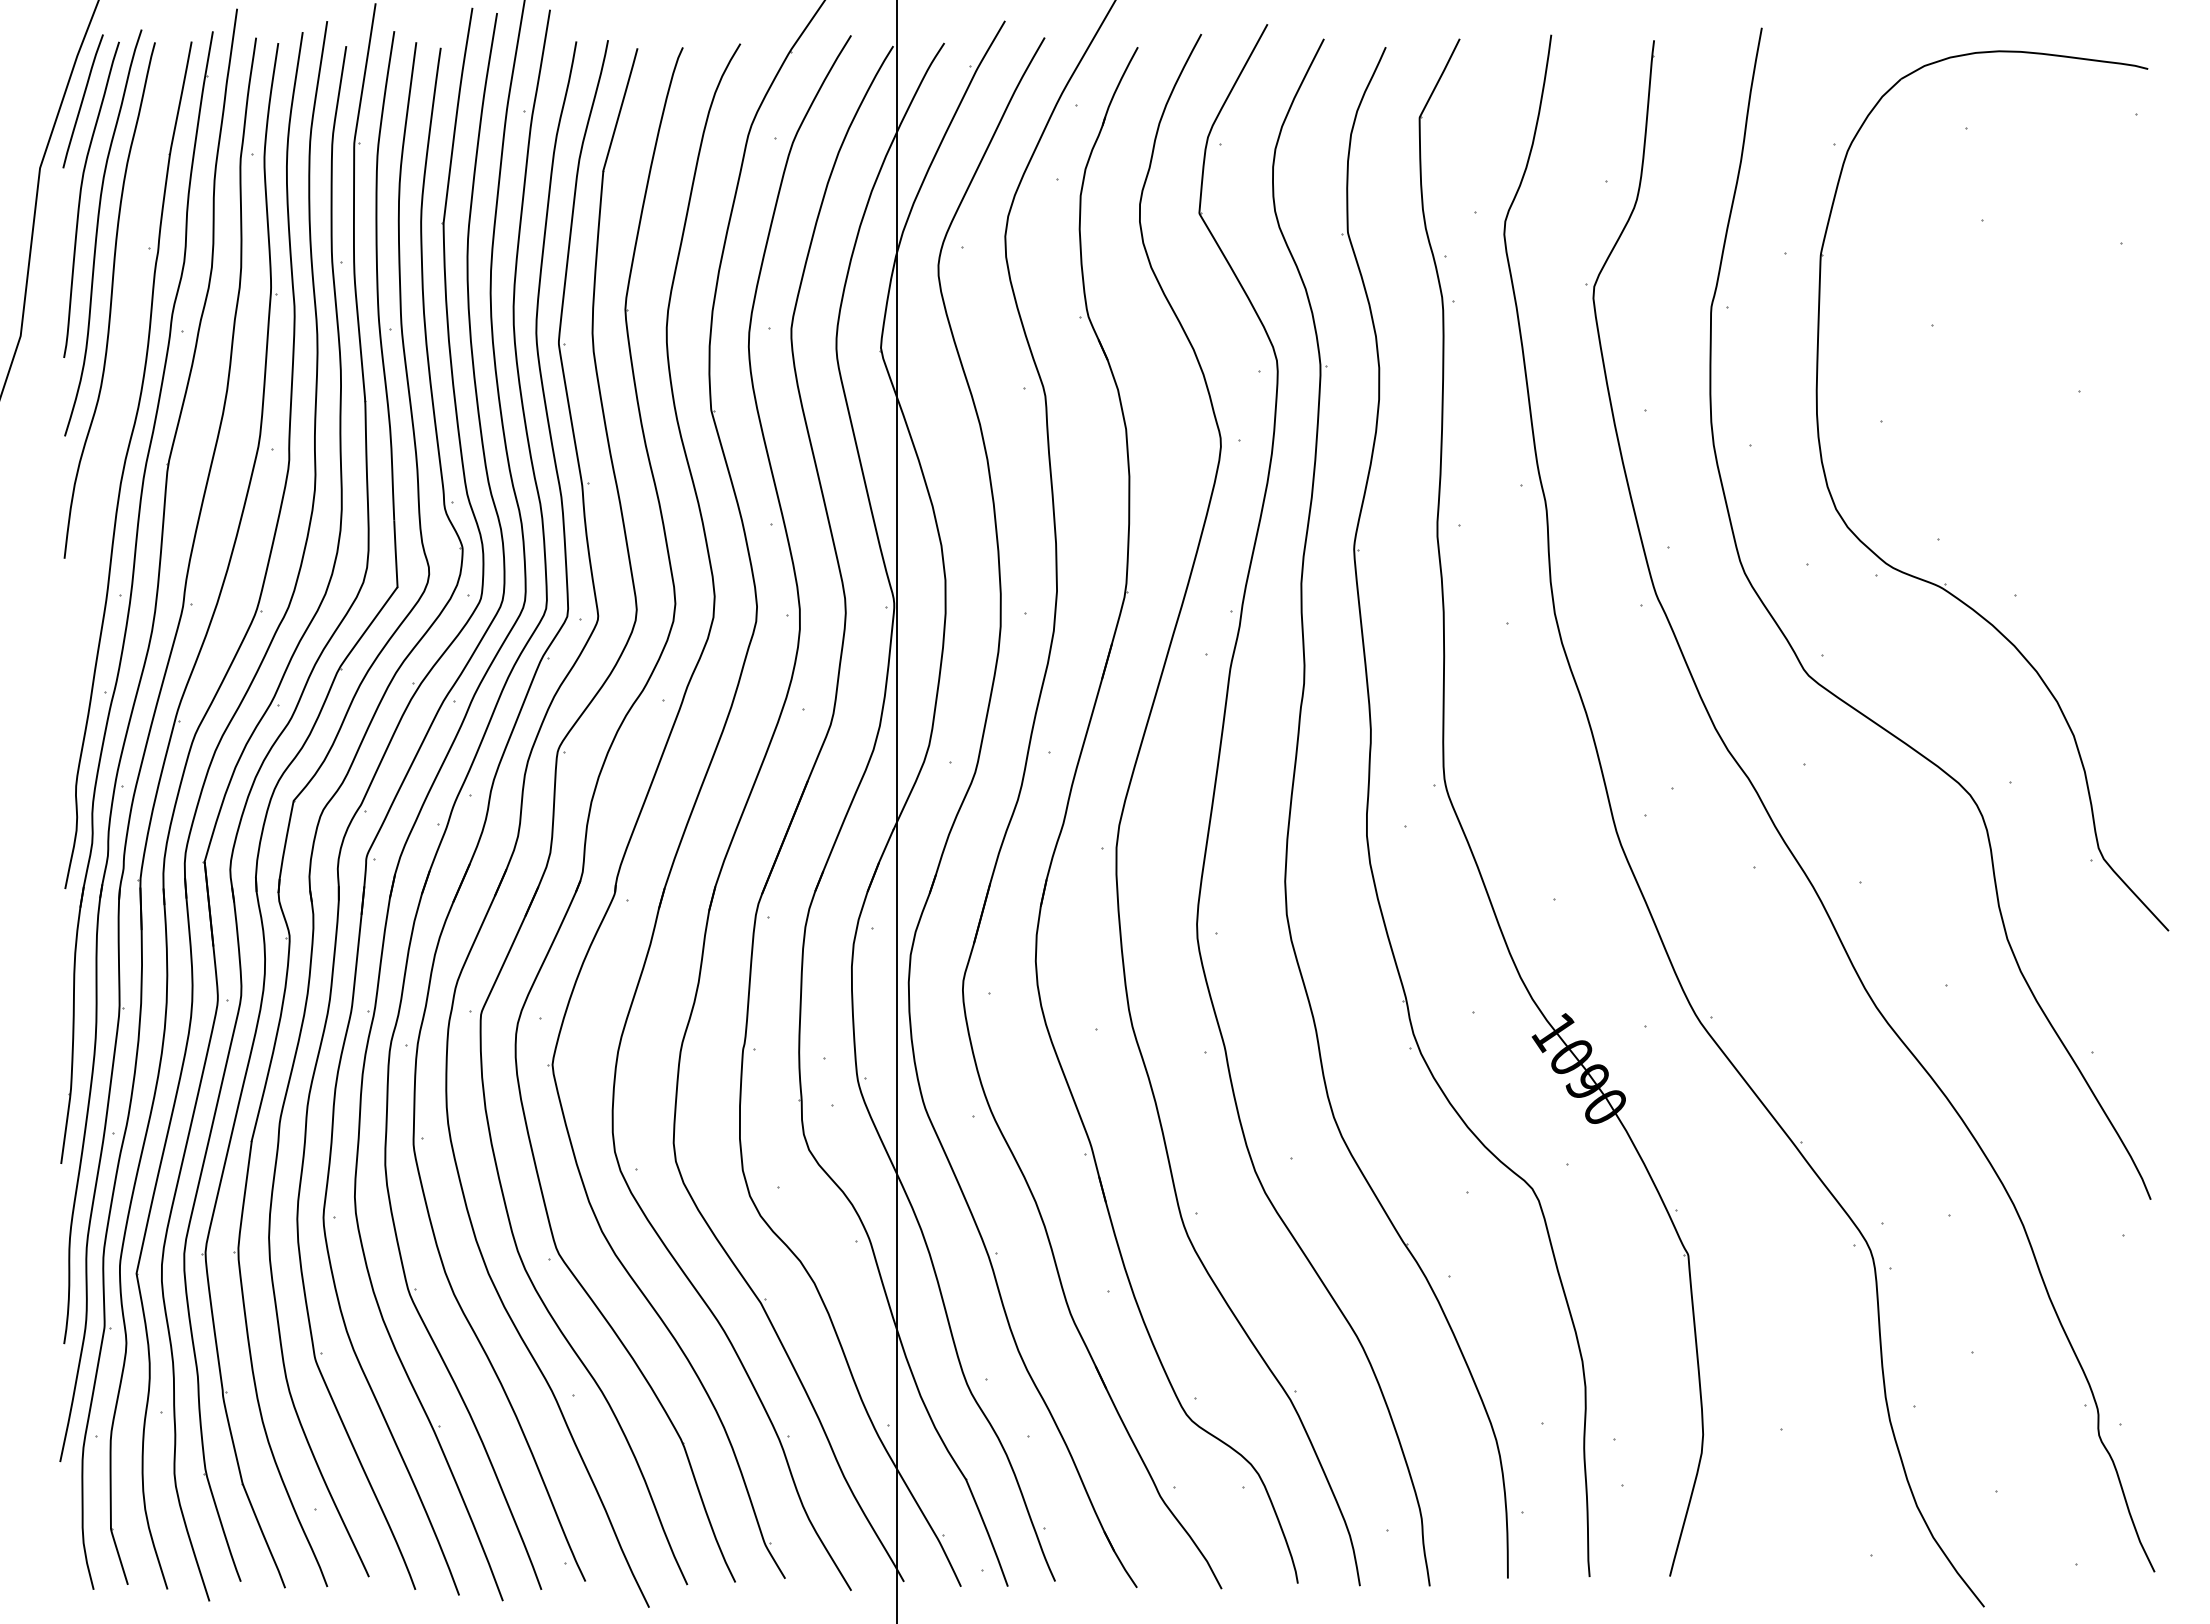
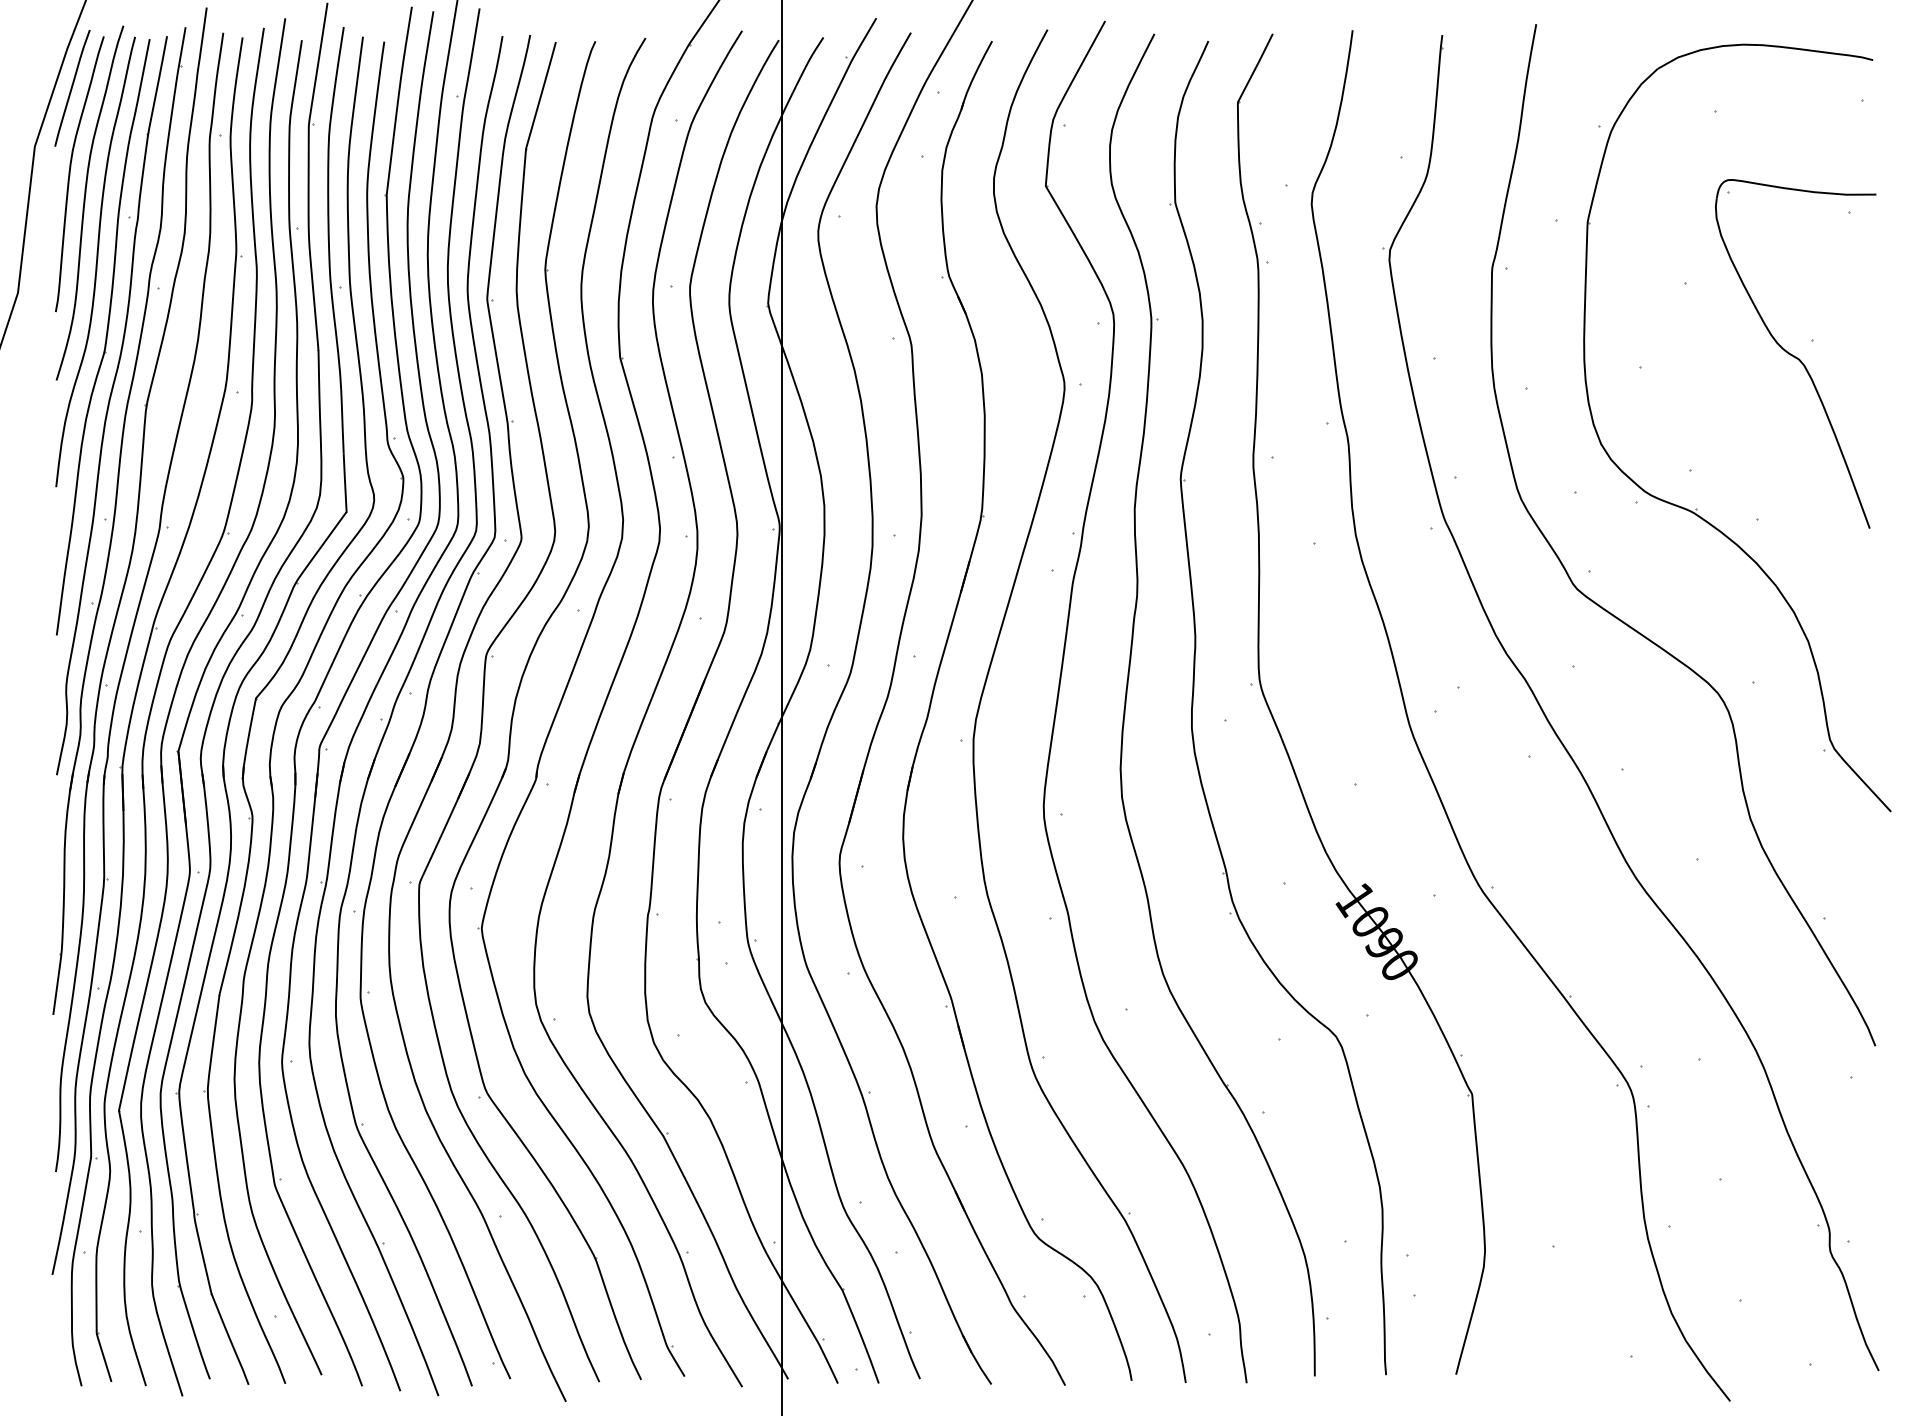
part: (118, 386) -> (103, 336), added
part: (2058, 405) -> (1794, 353), added

